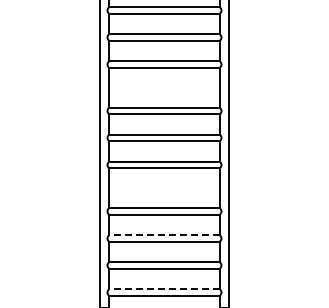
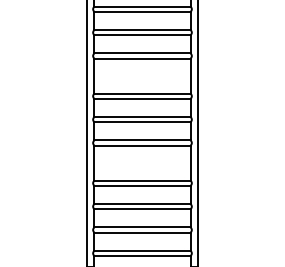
line: (164, 235) -> (142, 204), dashed -> solid
line: (164, 289) -> (142, 250), dashed -> solid

